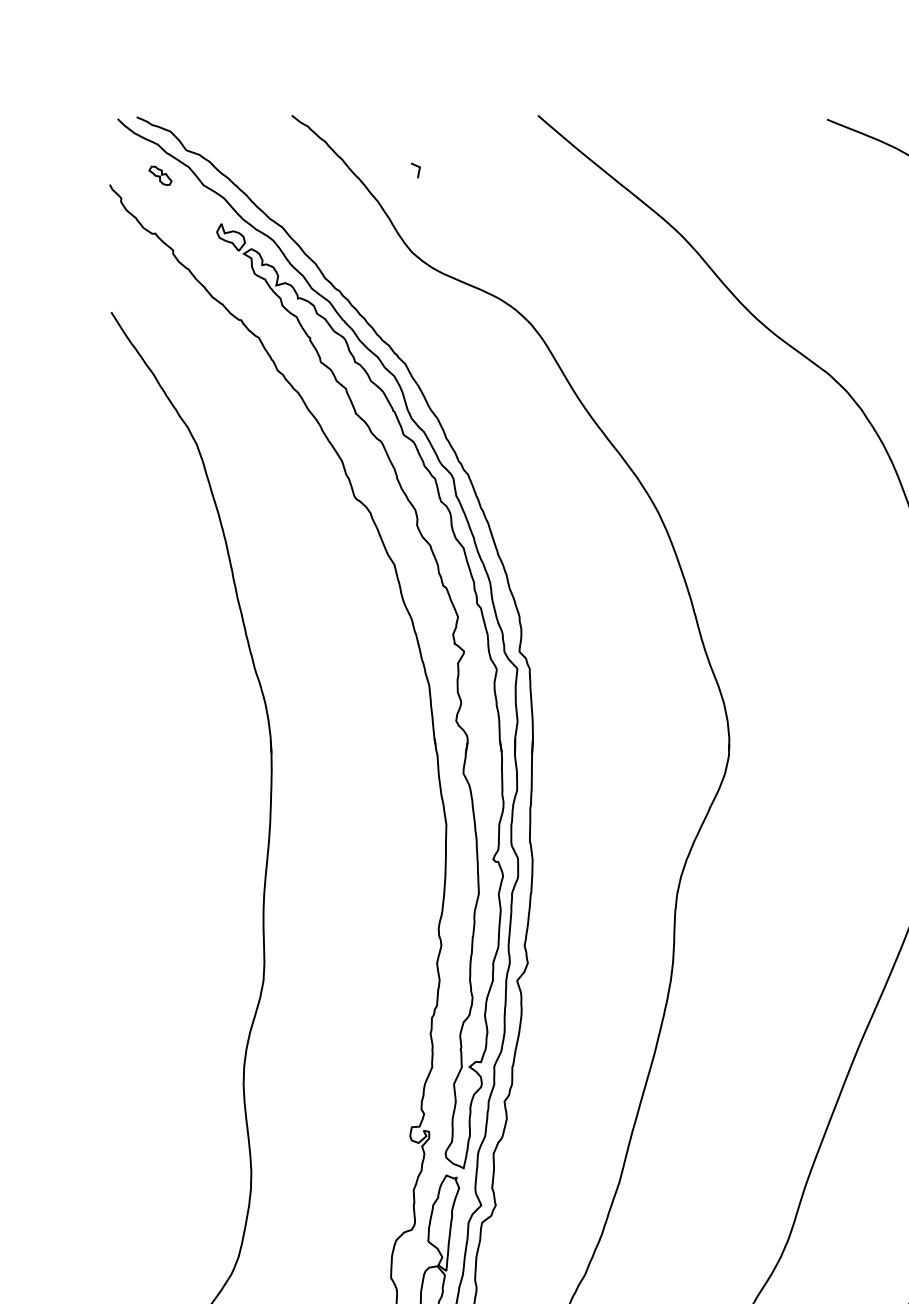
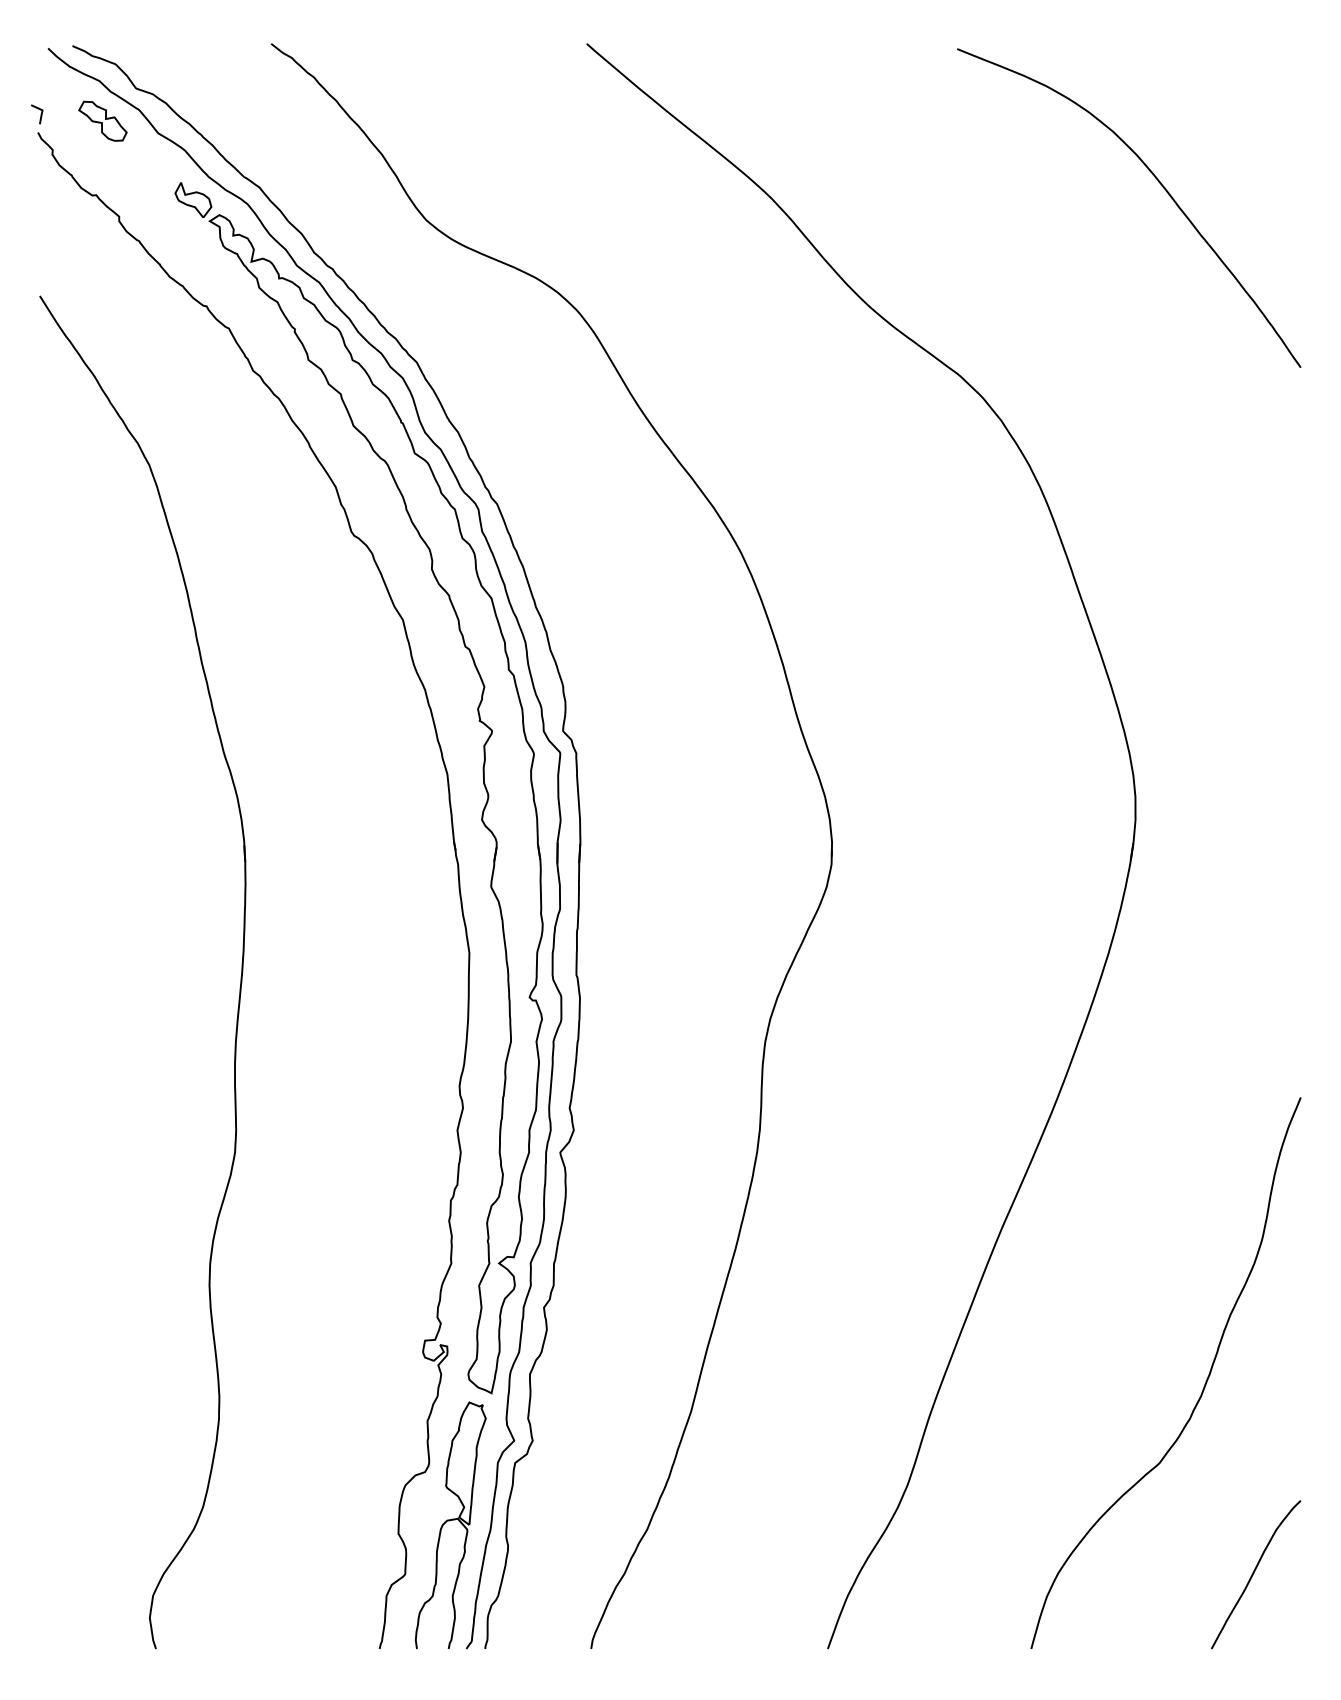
line: (418, 170) -> (40, 114), moved
part: (160, 175) -> (102, 120), size x1.67

